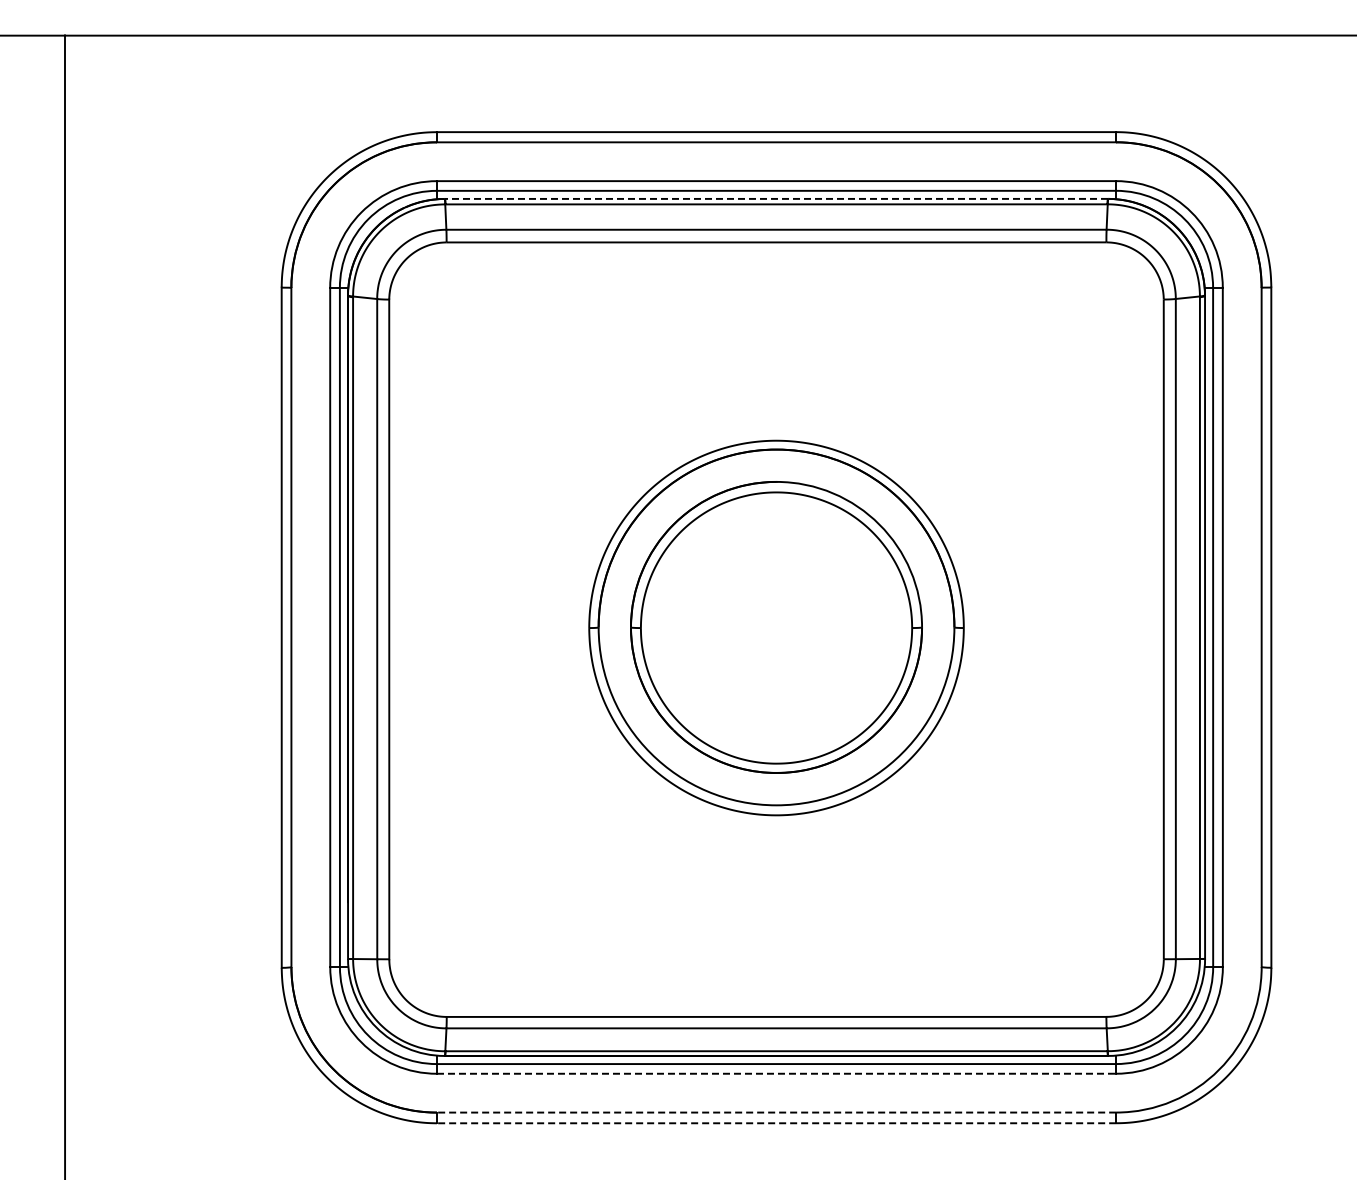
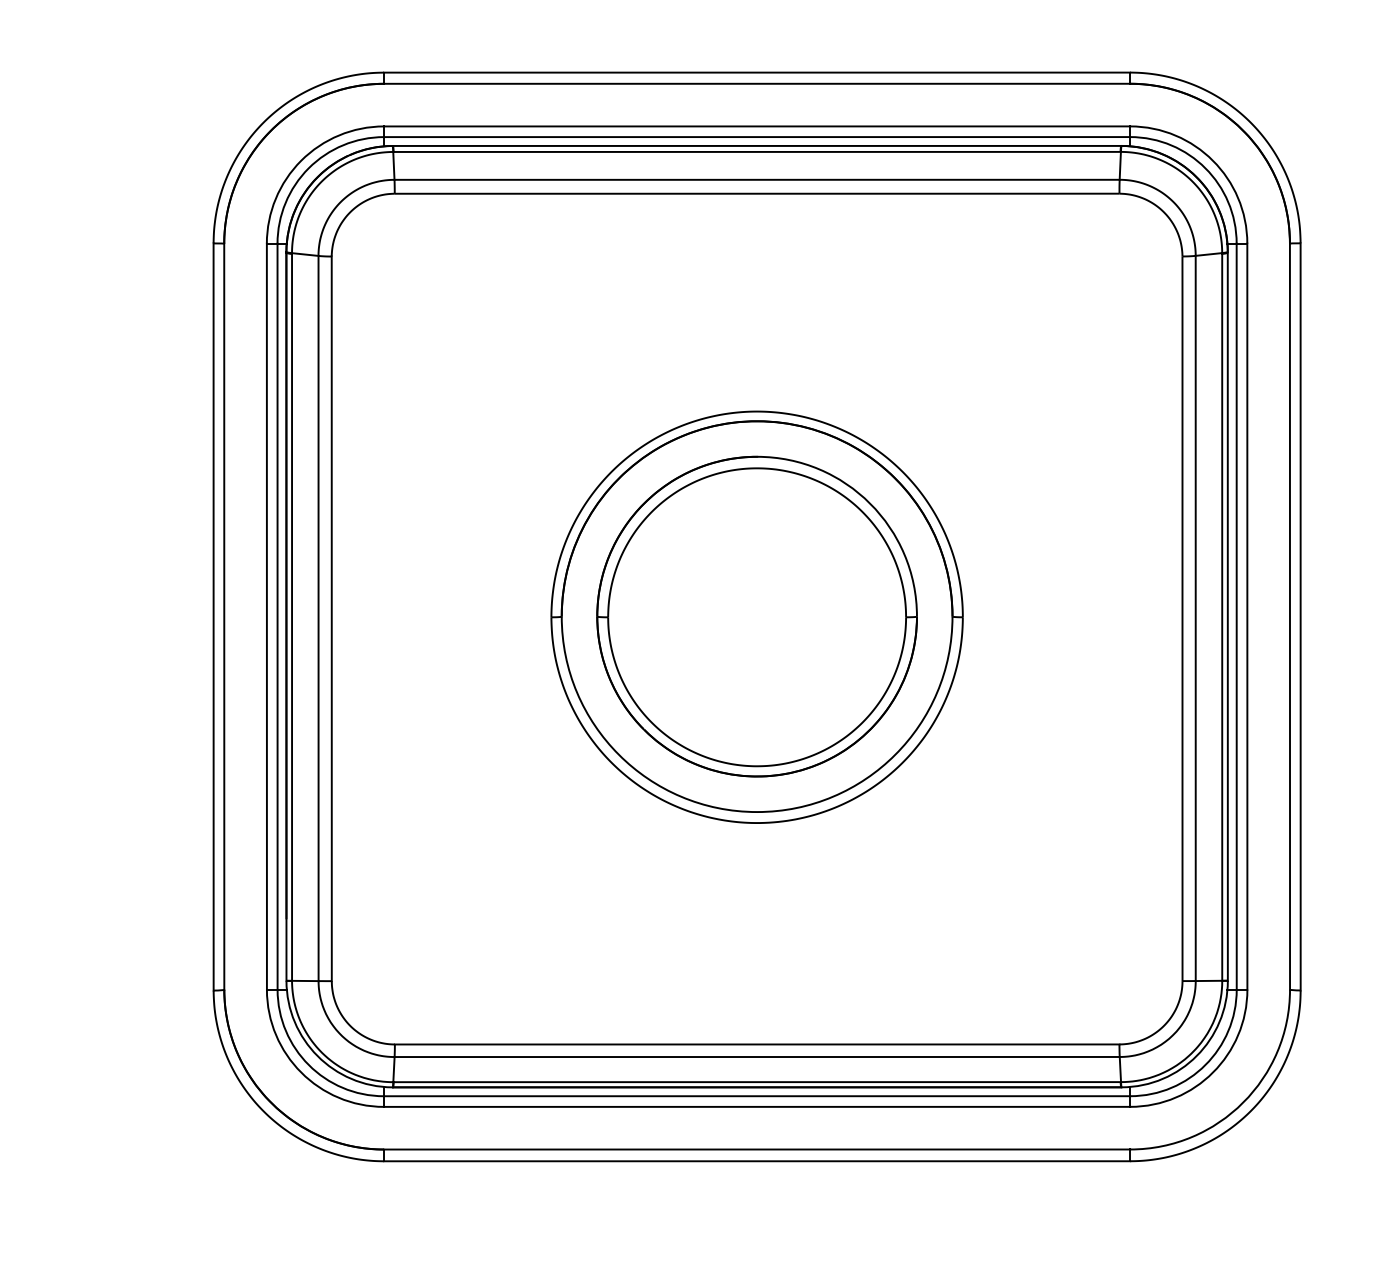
line: (776, 198) -> (757, 145), dashed -> solid
line: (776, 1073) -> (757, 1106), dashed -> solid
line: (776, 1112) -> (757, 1149), dashed -> solid
line: (776, 1123) -> (757, 1161), dashed -> solid

